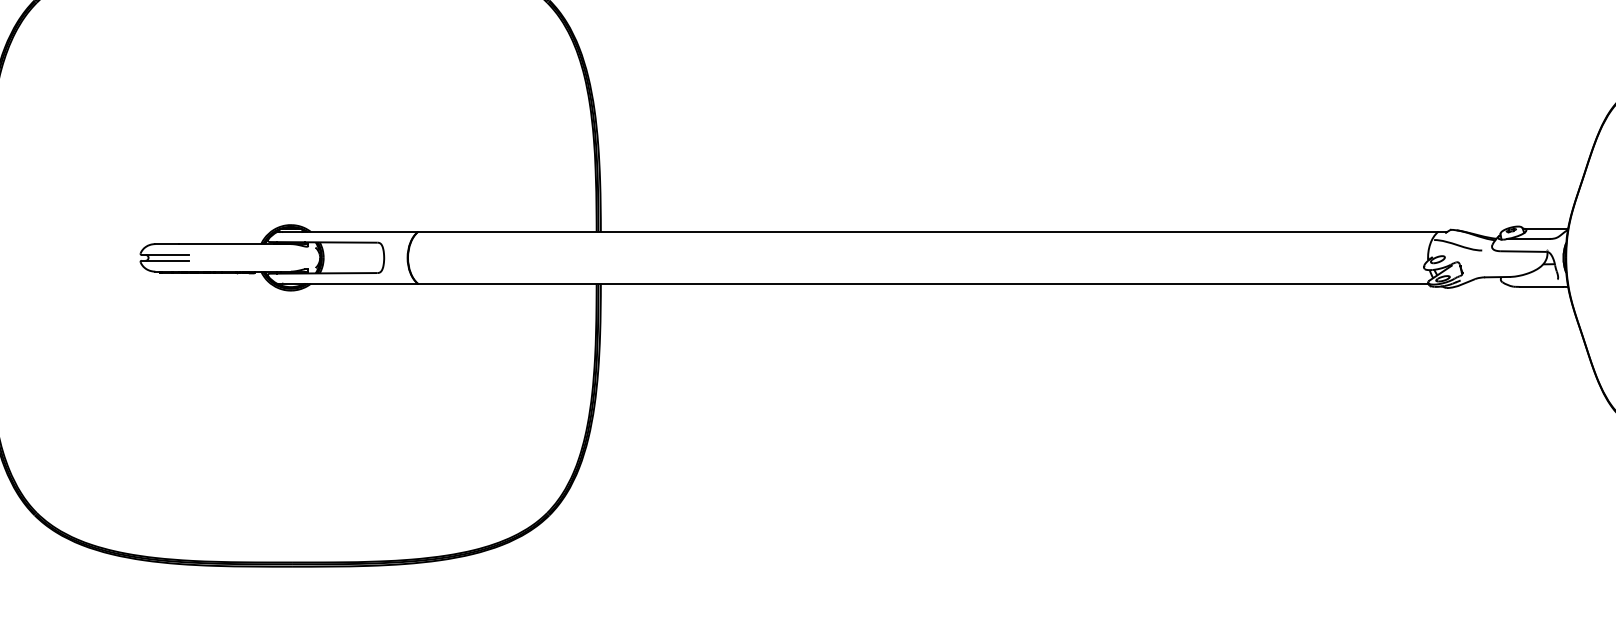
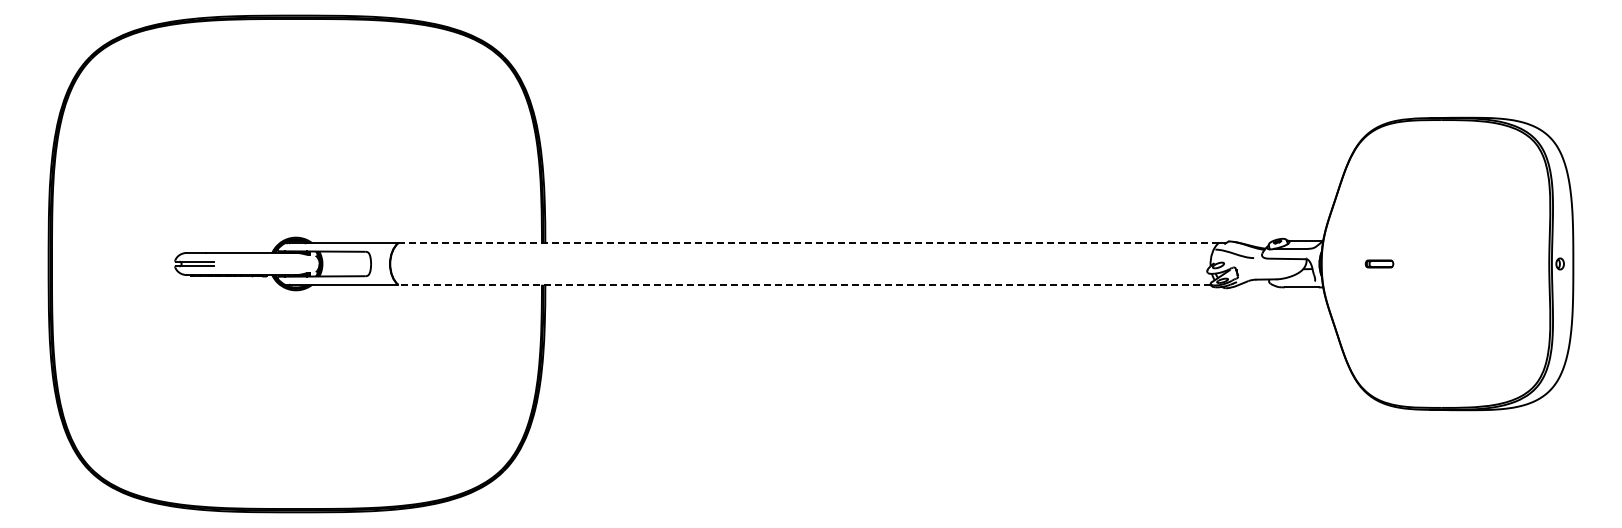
line: (928, 232) -> (808, 243), solid -> dashed
line: (923, 283) -> (804, 284), solid -> dashed

